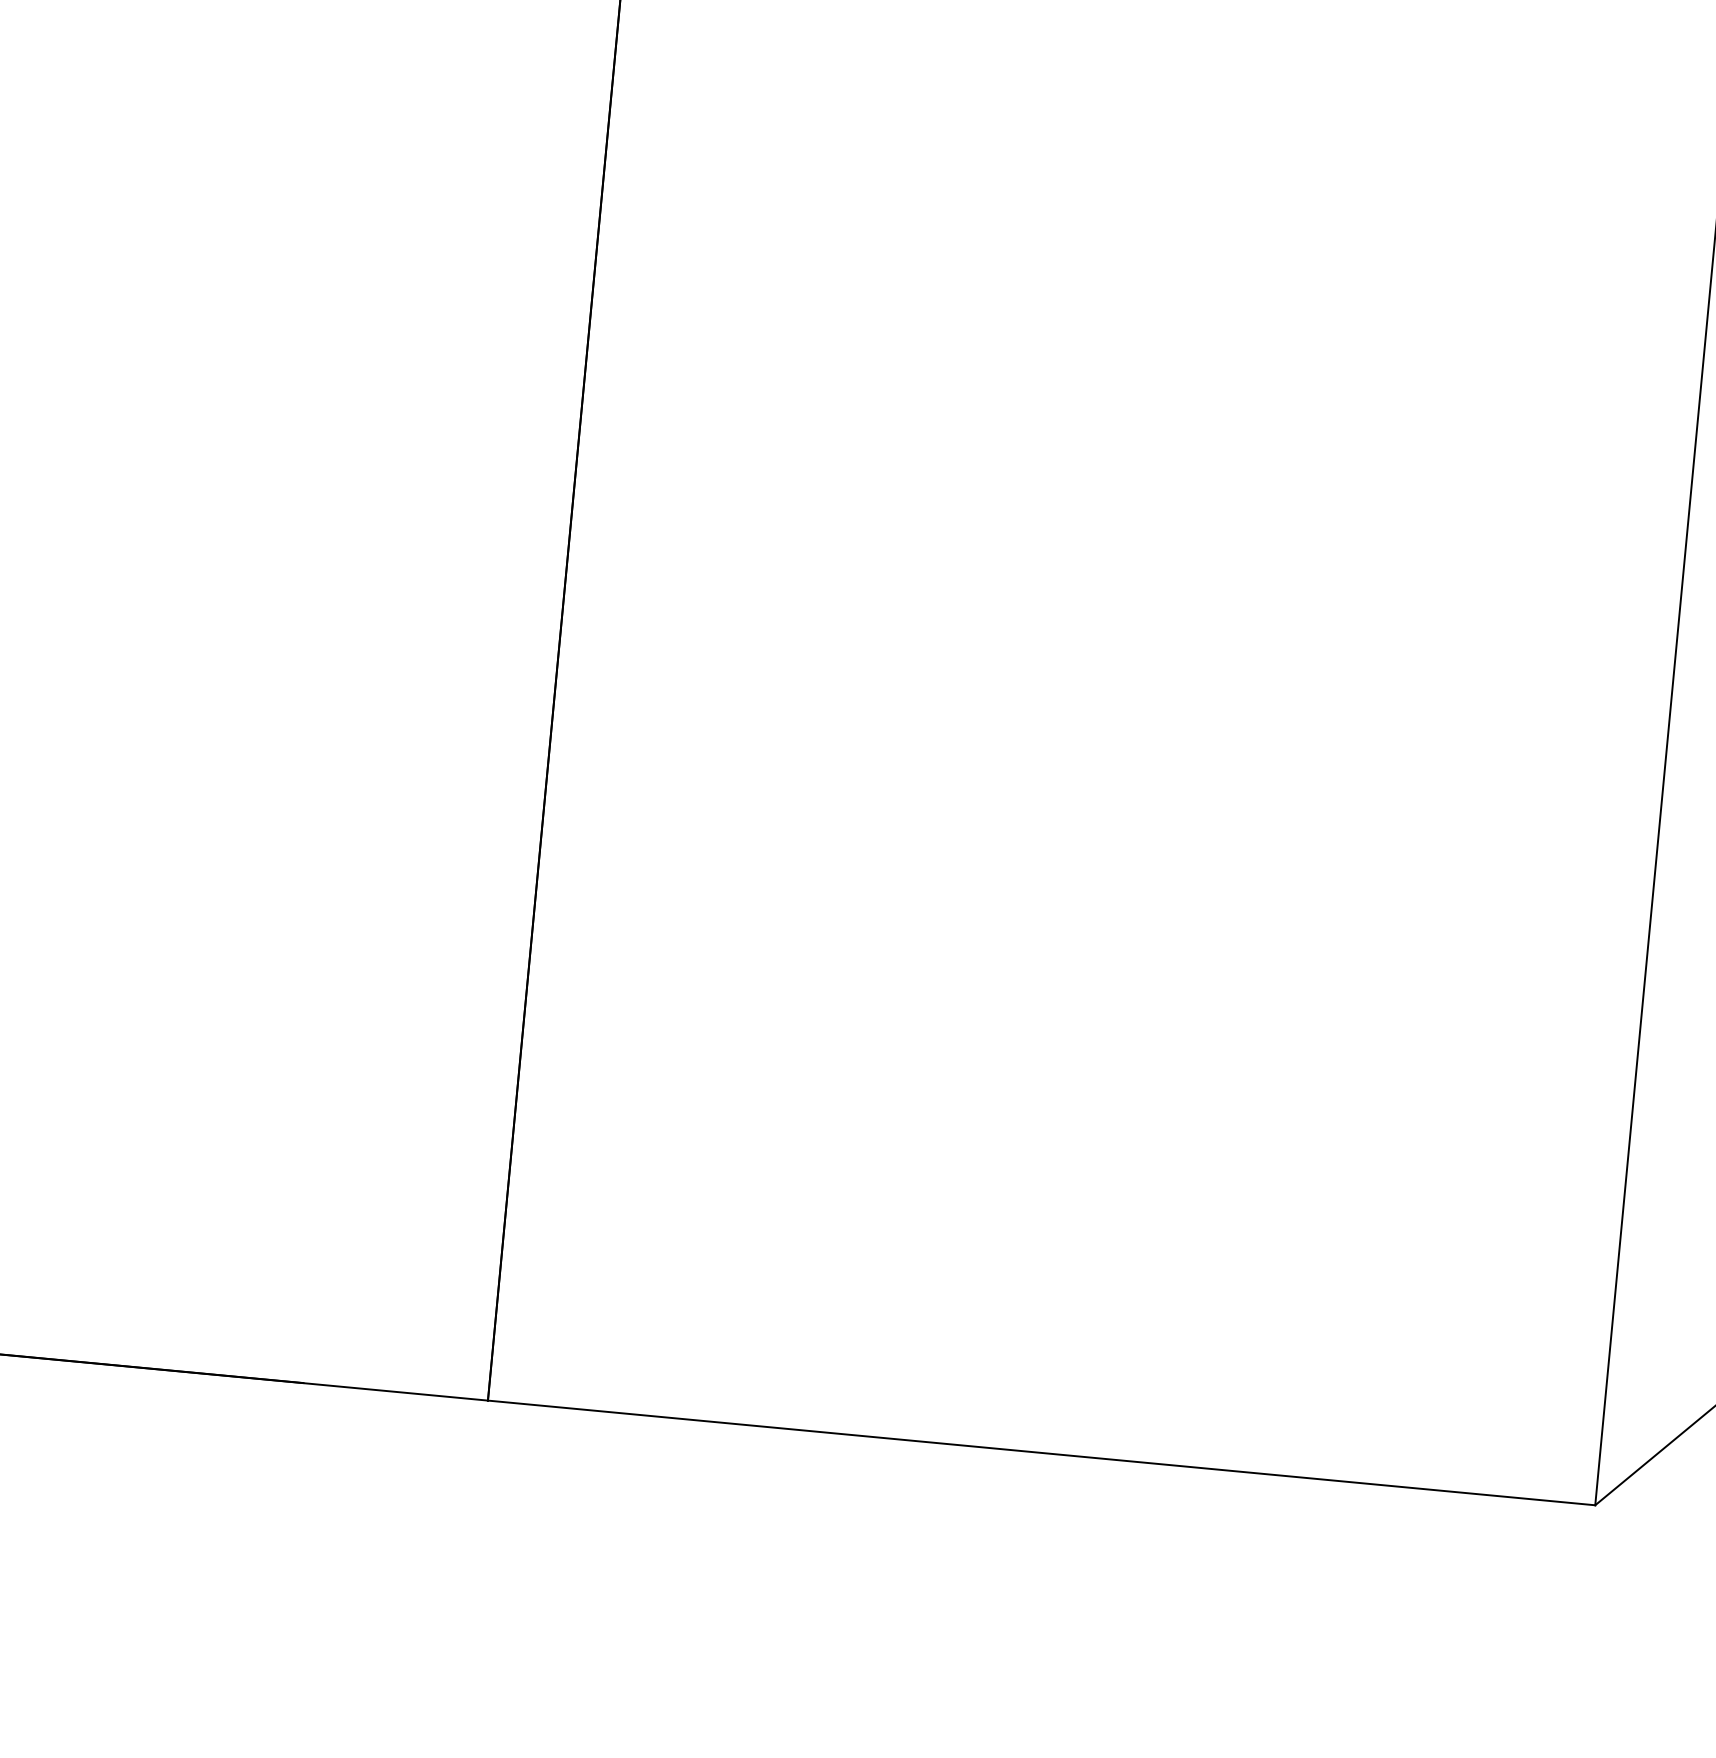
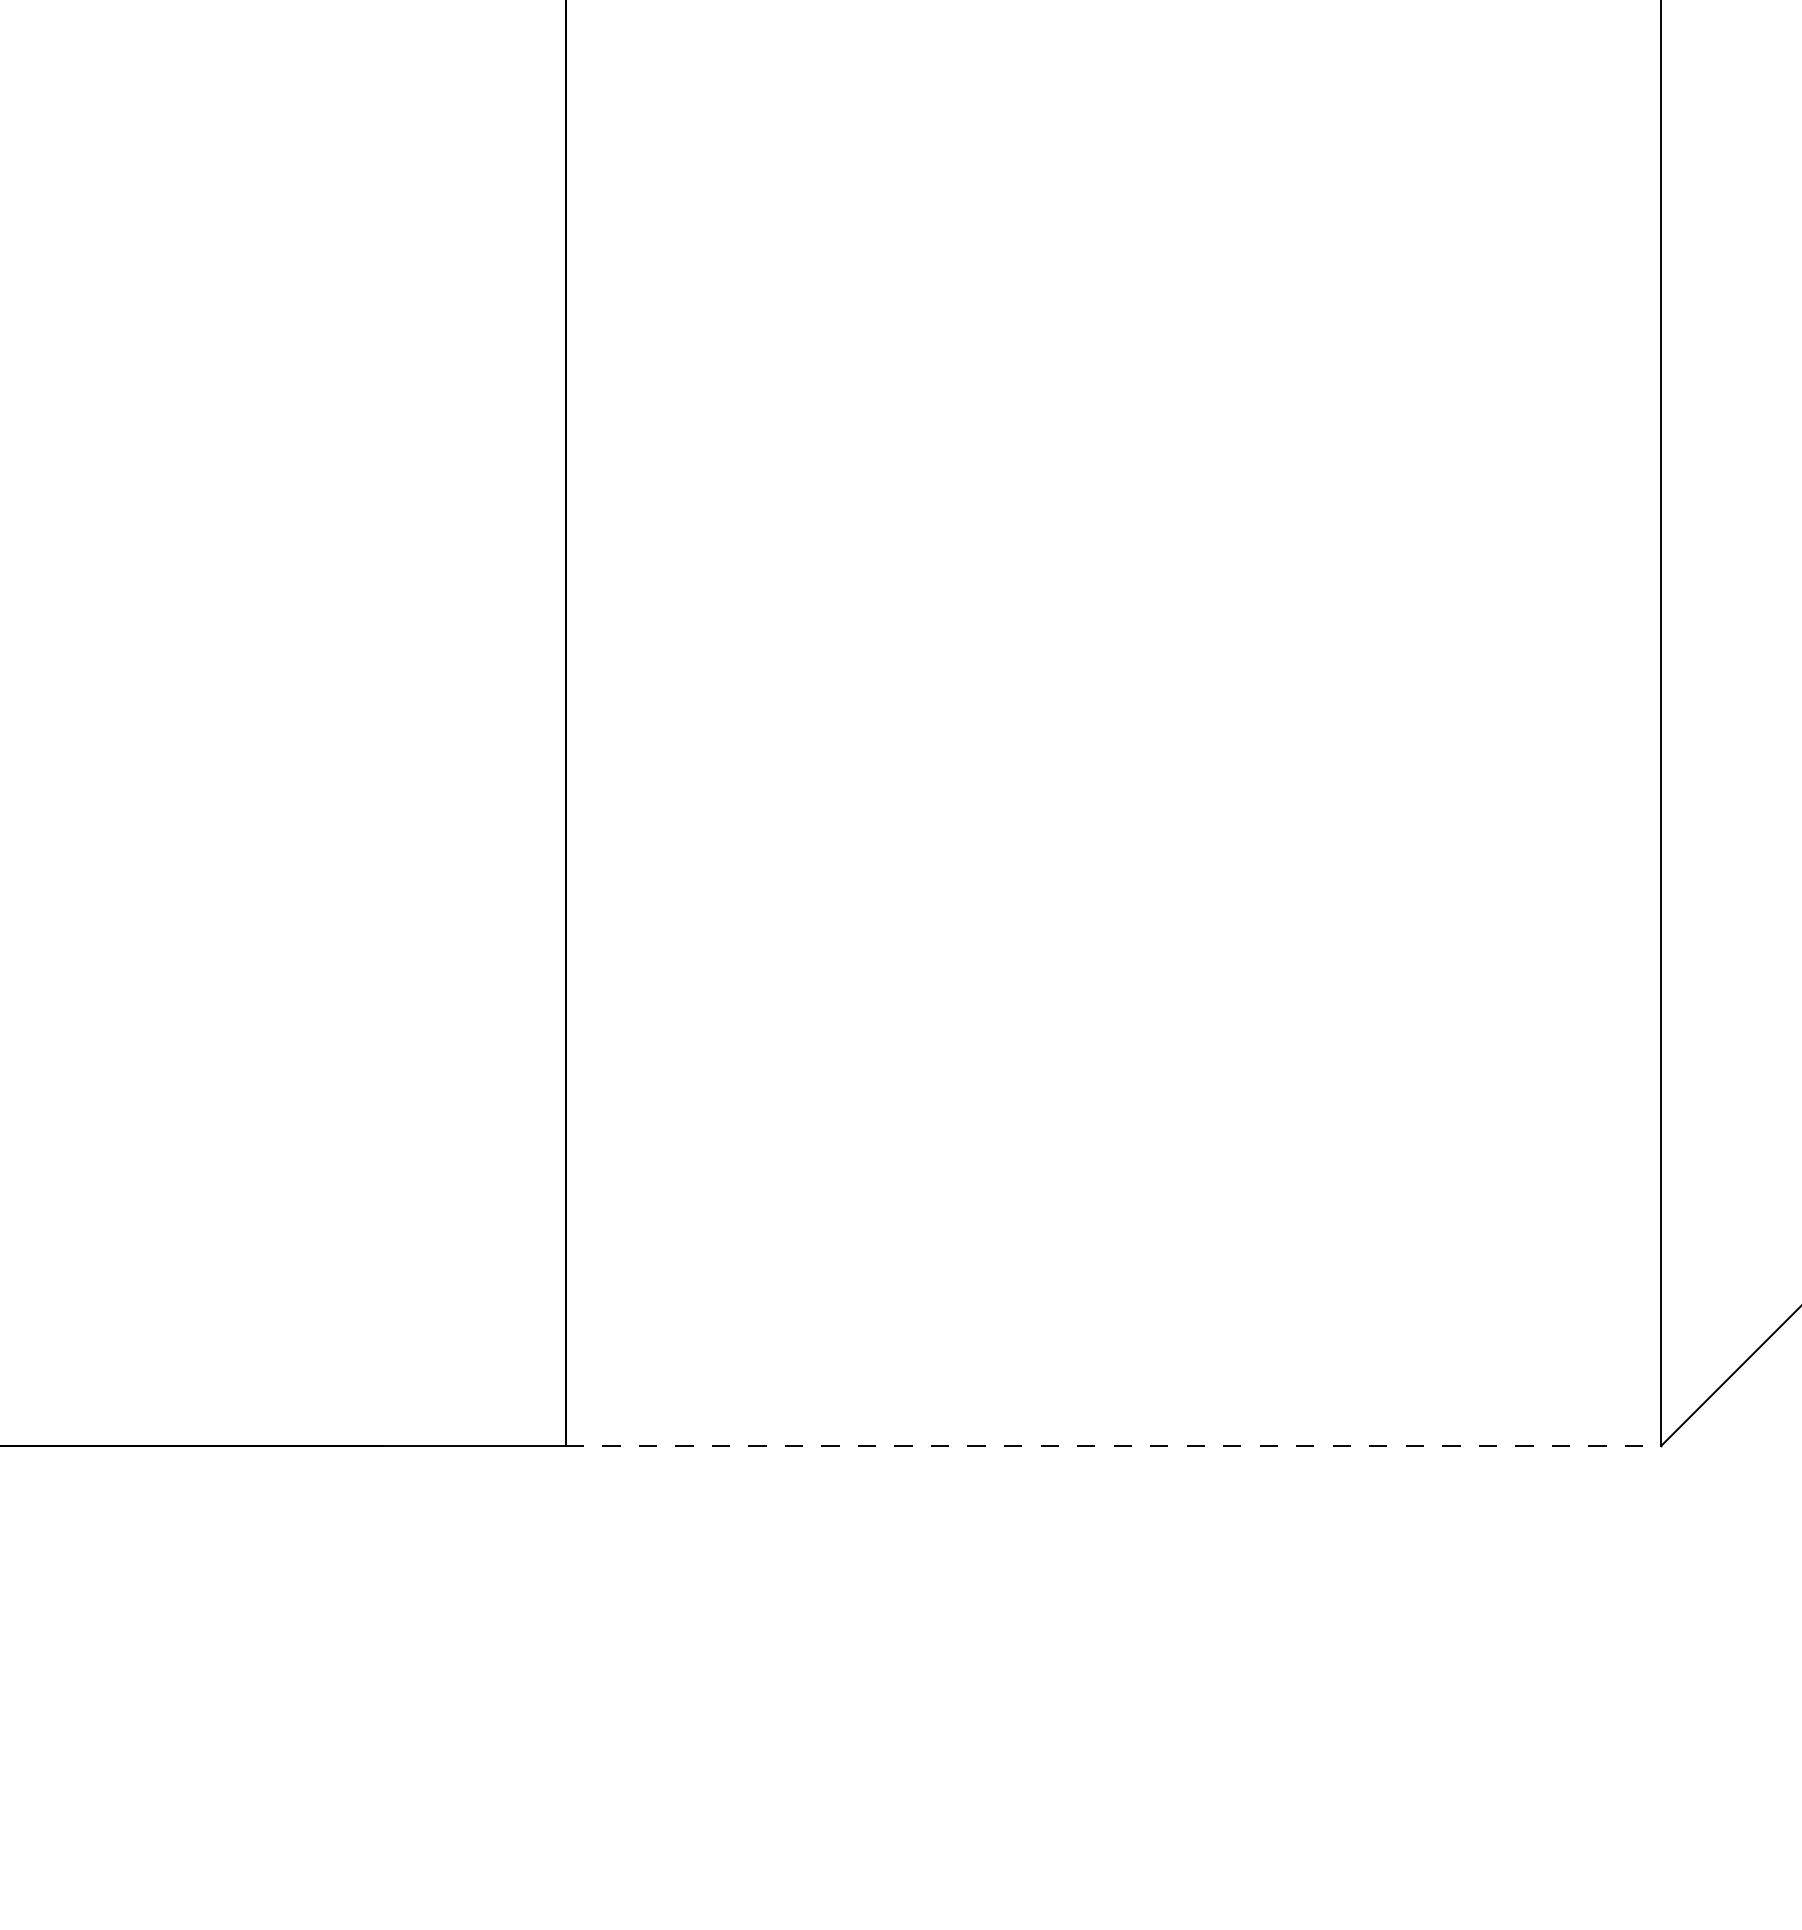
line: (1041, 1452) -> (1113, 1445), solid -> dashed

